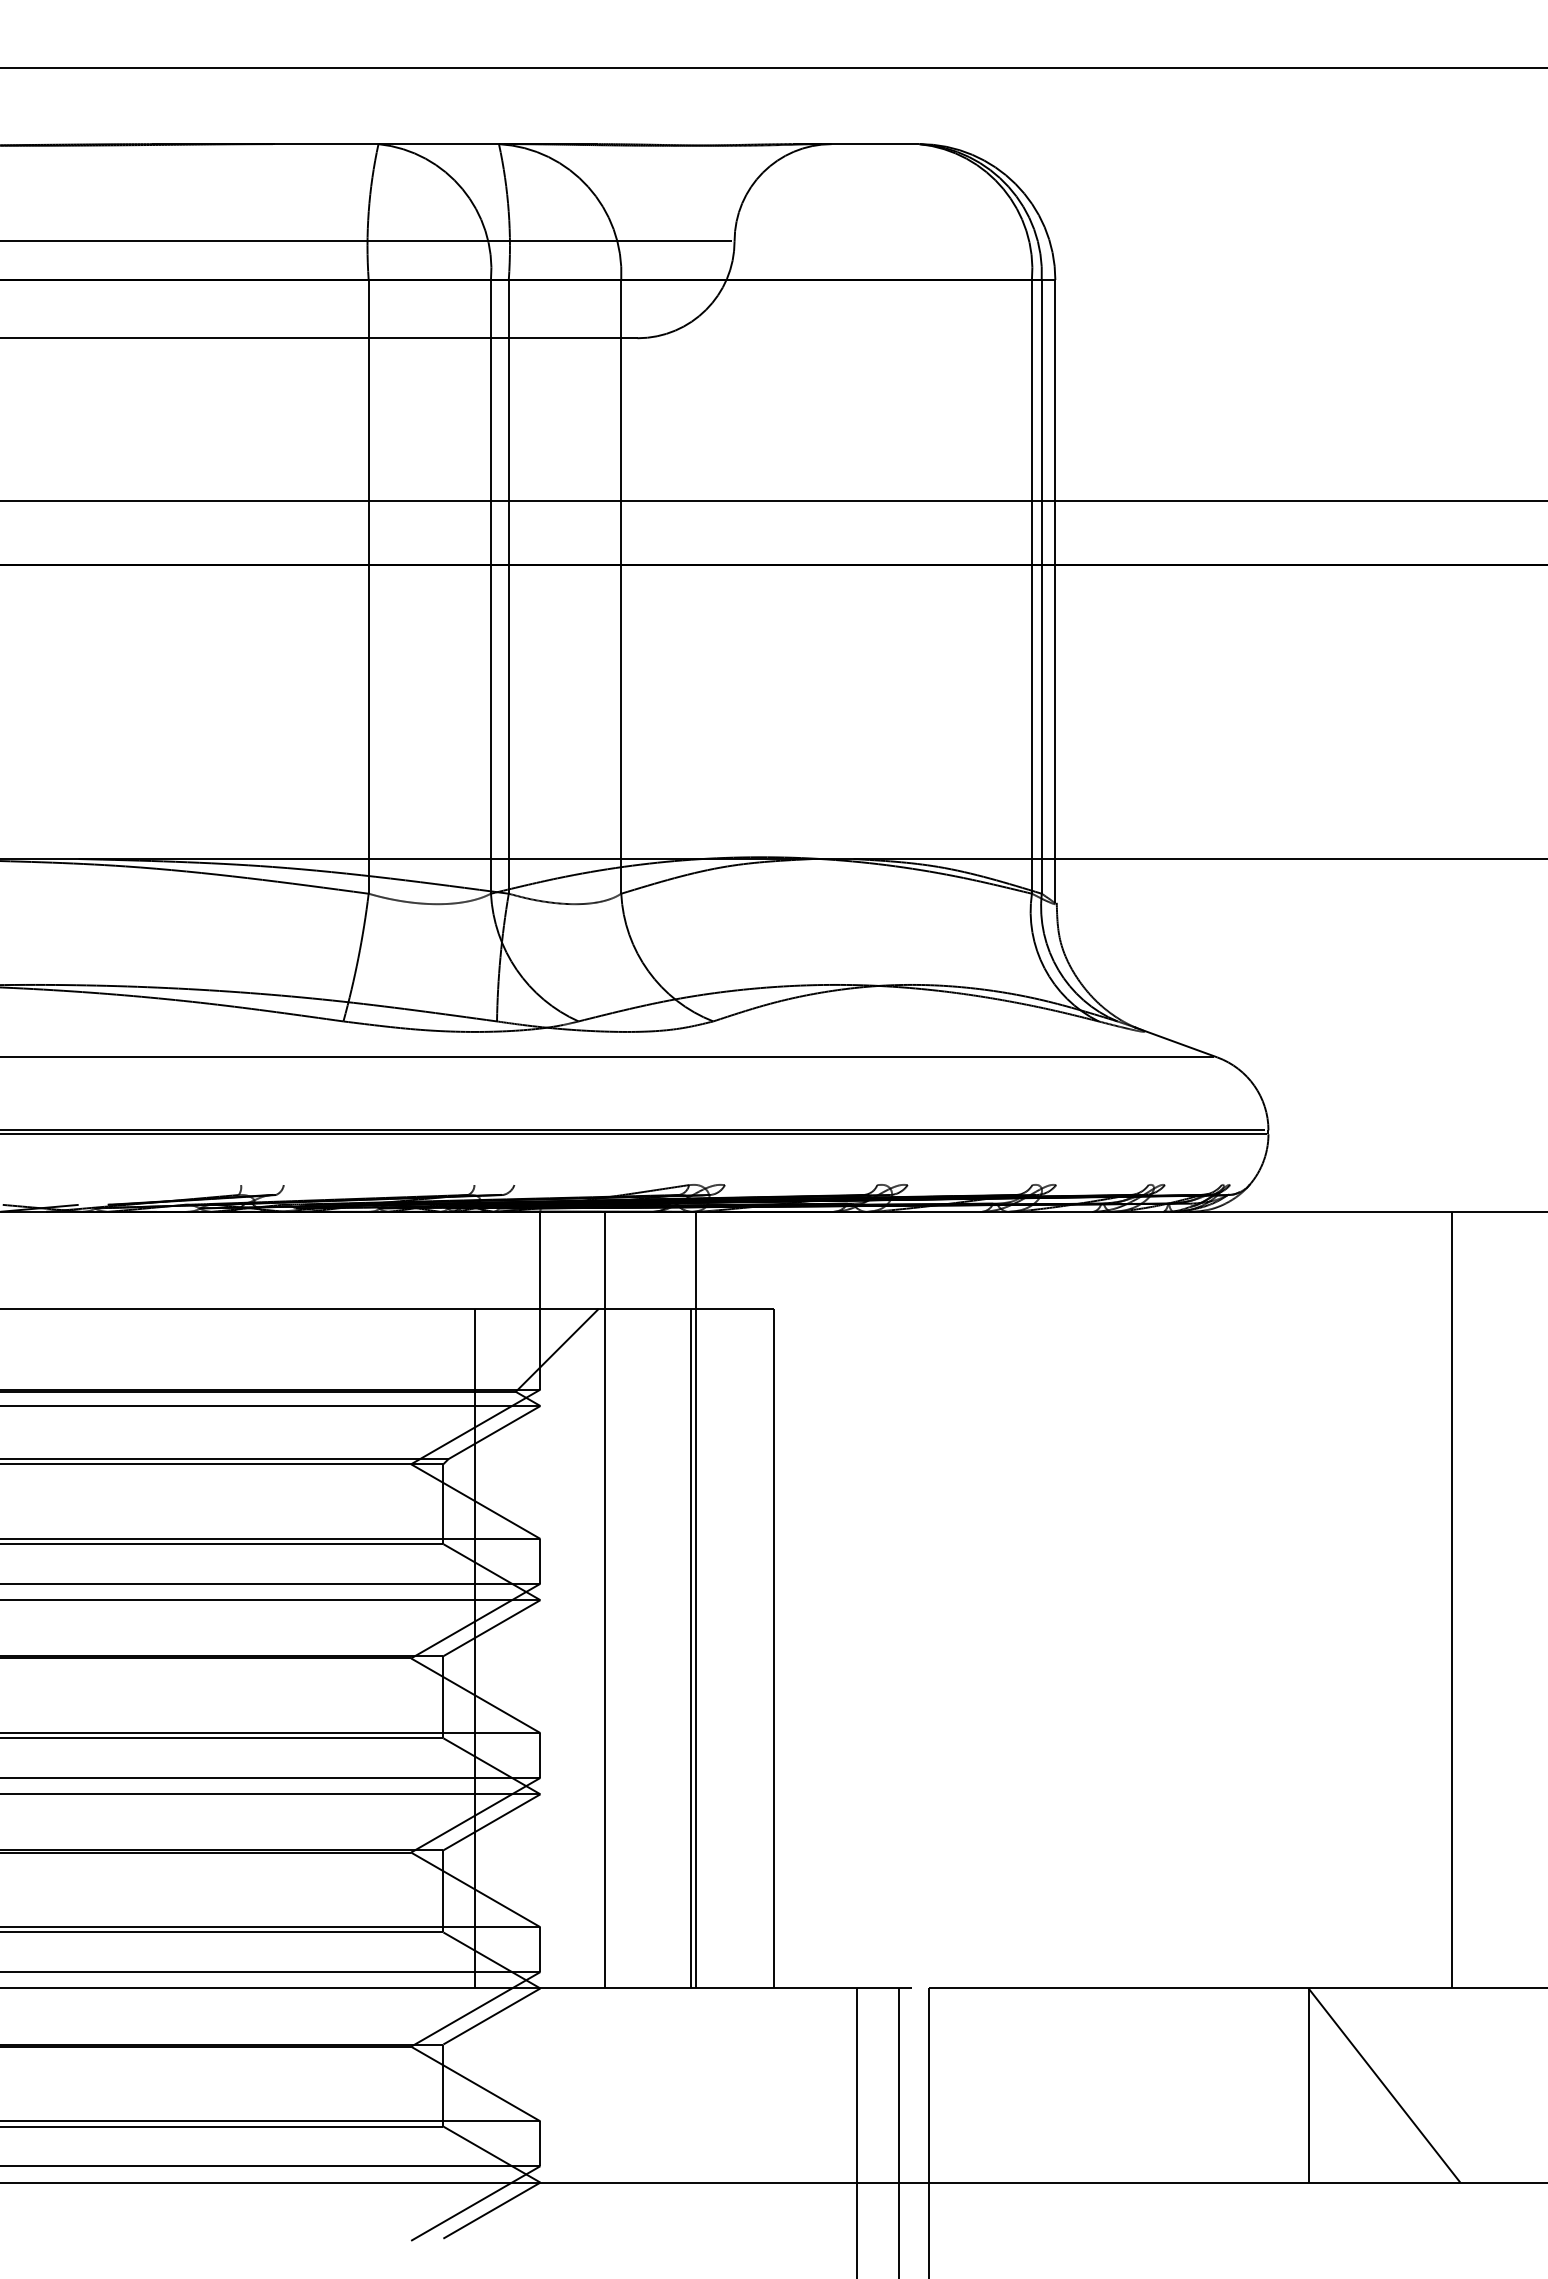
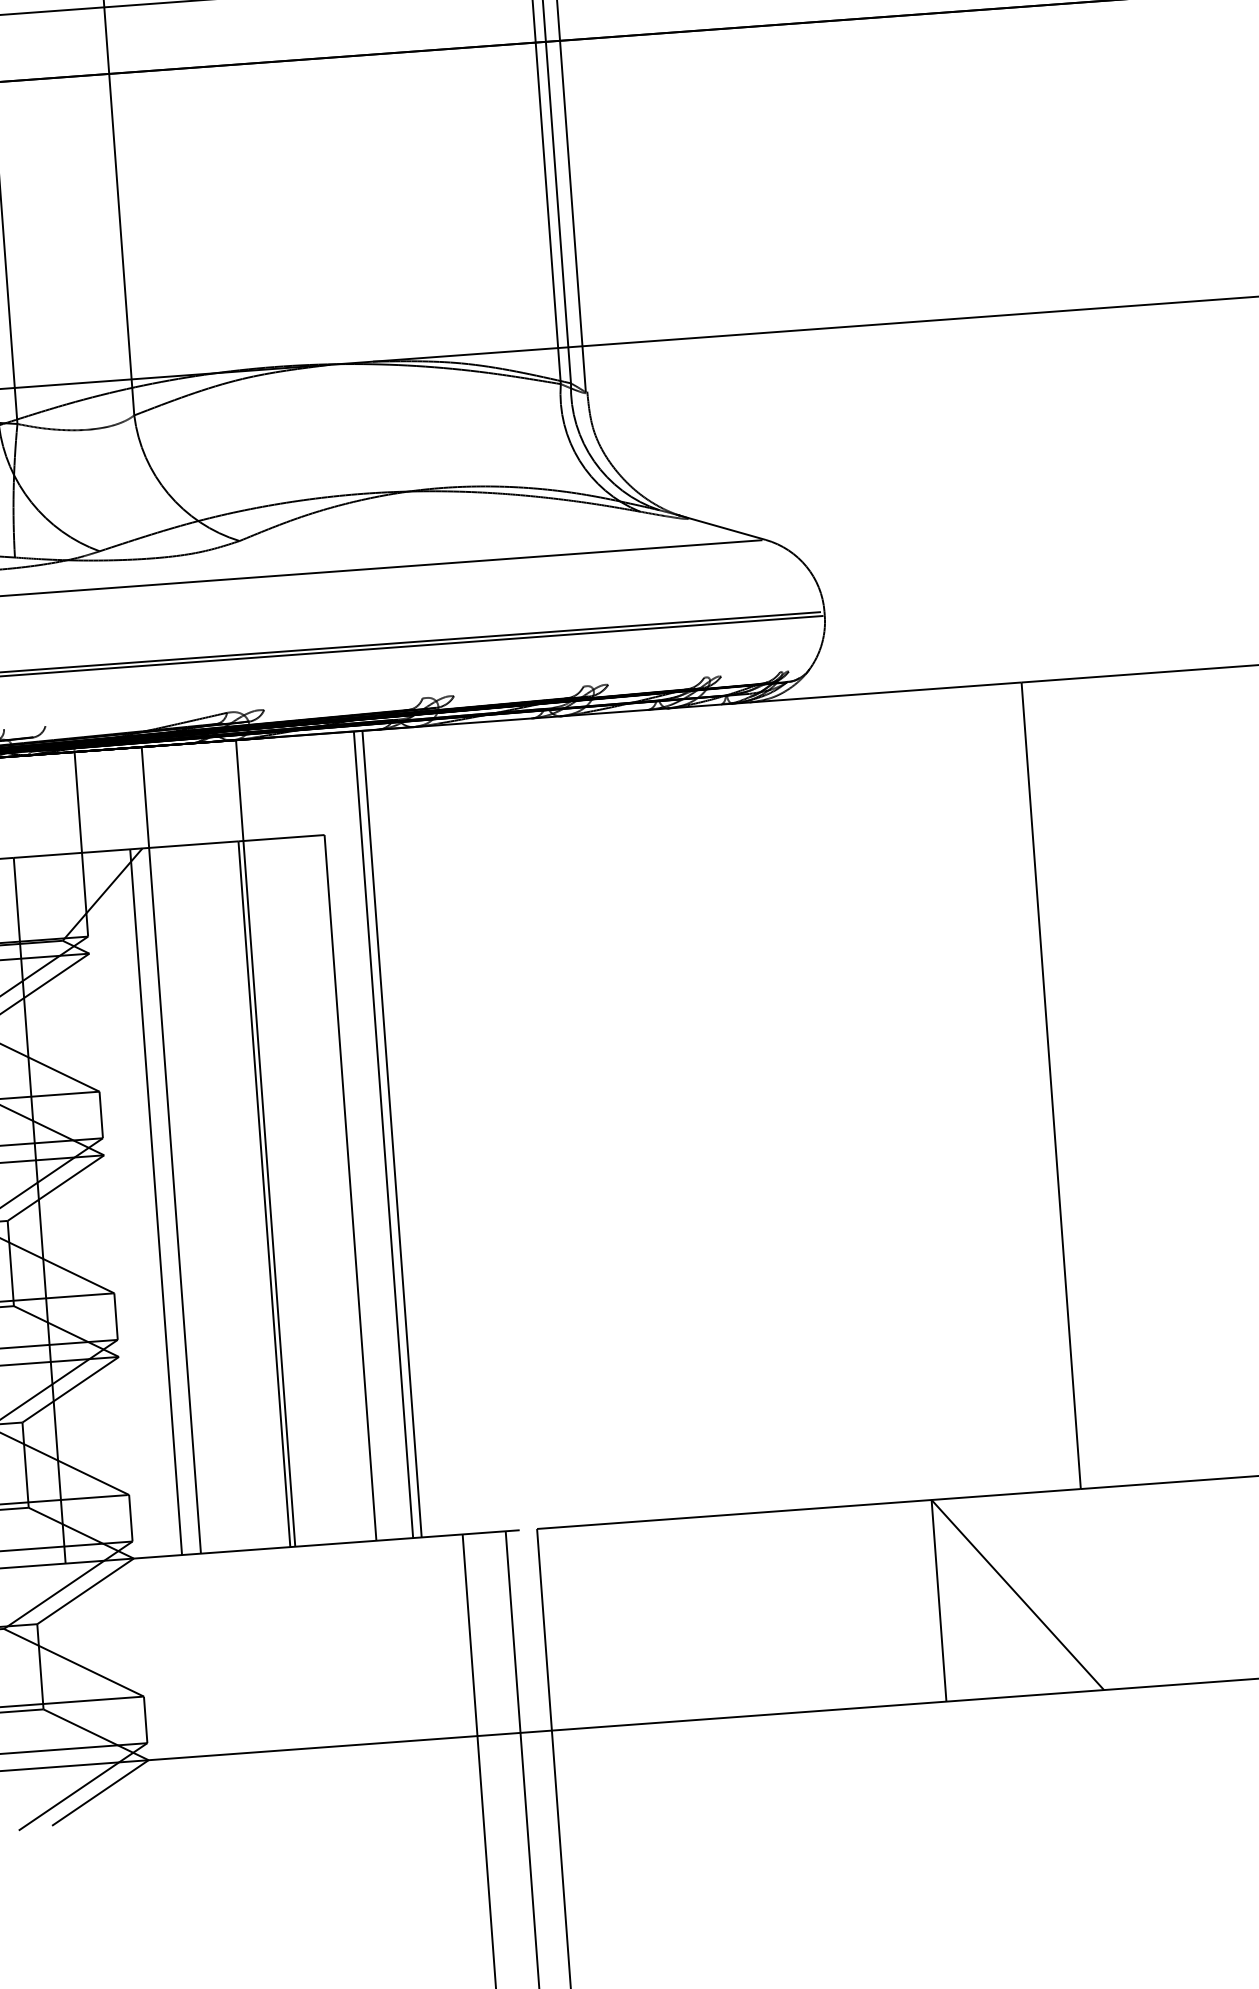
line: (809, 1599) -> (383, 1134), added
line: (817, 1599) -> (391, 1133), added
line: (586, 1648) -> (155, 1201), added

